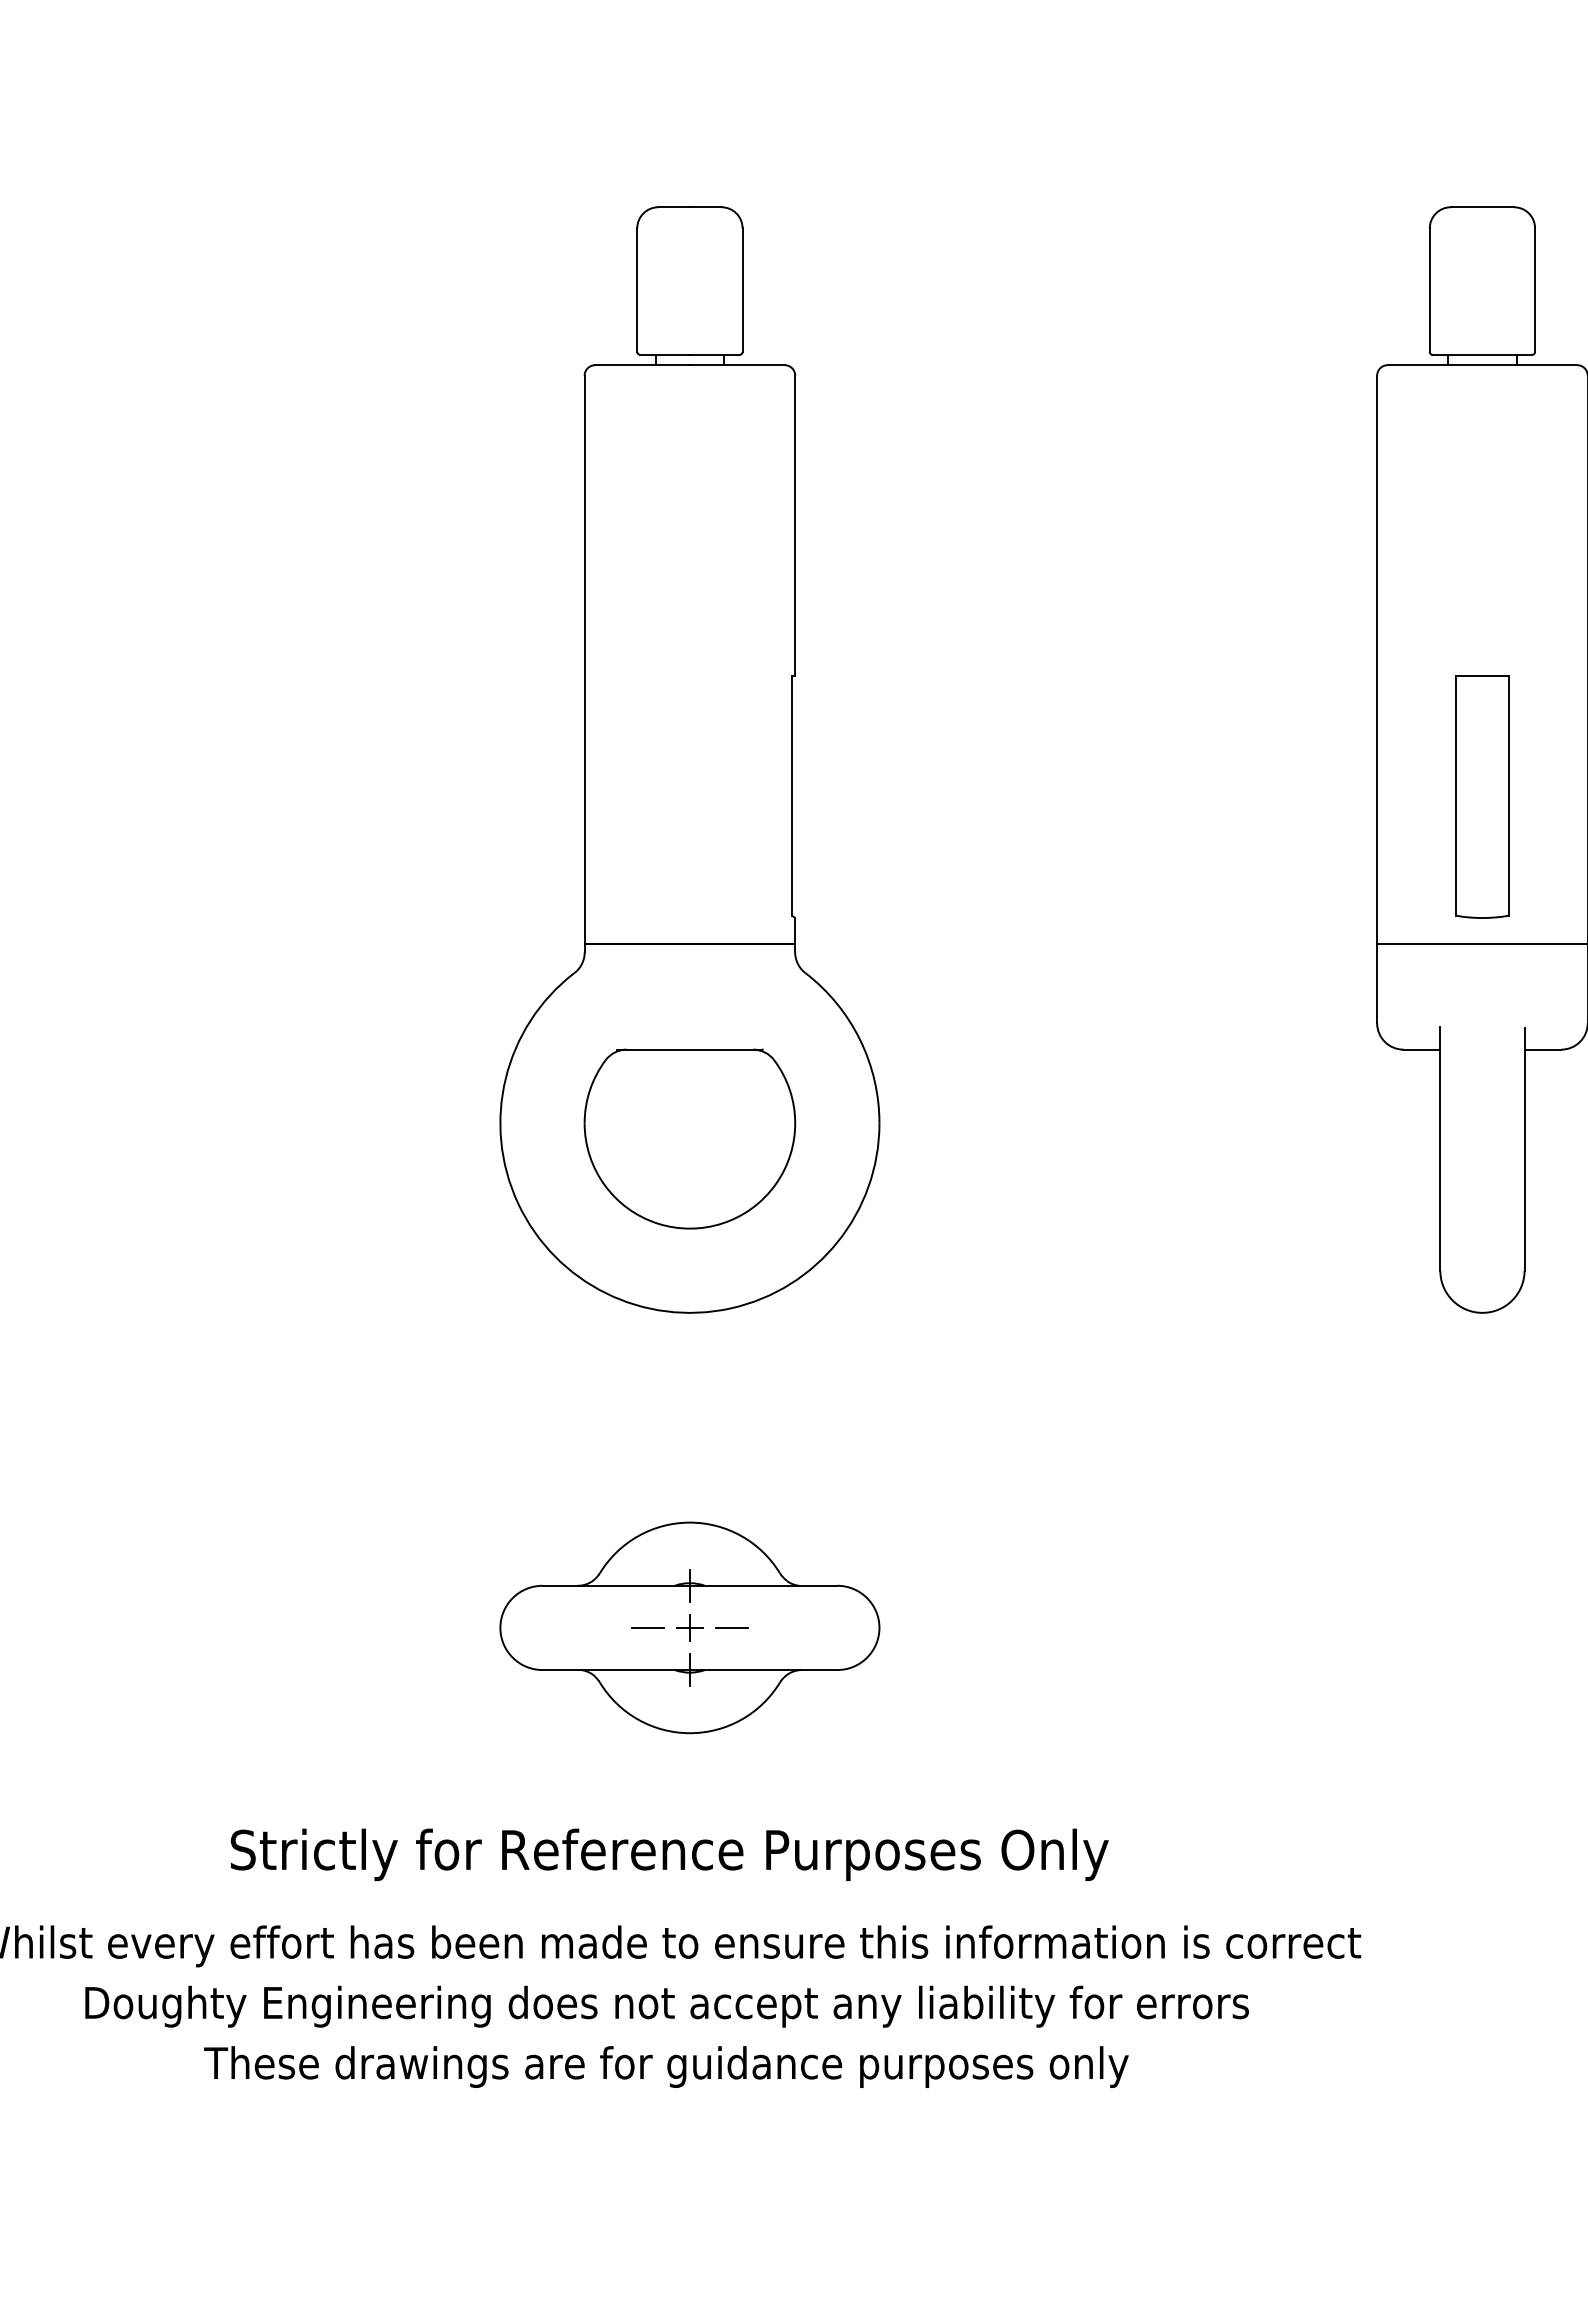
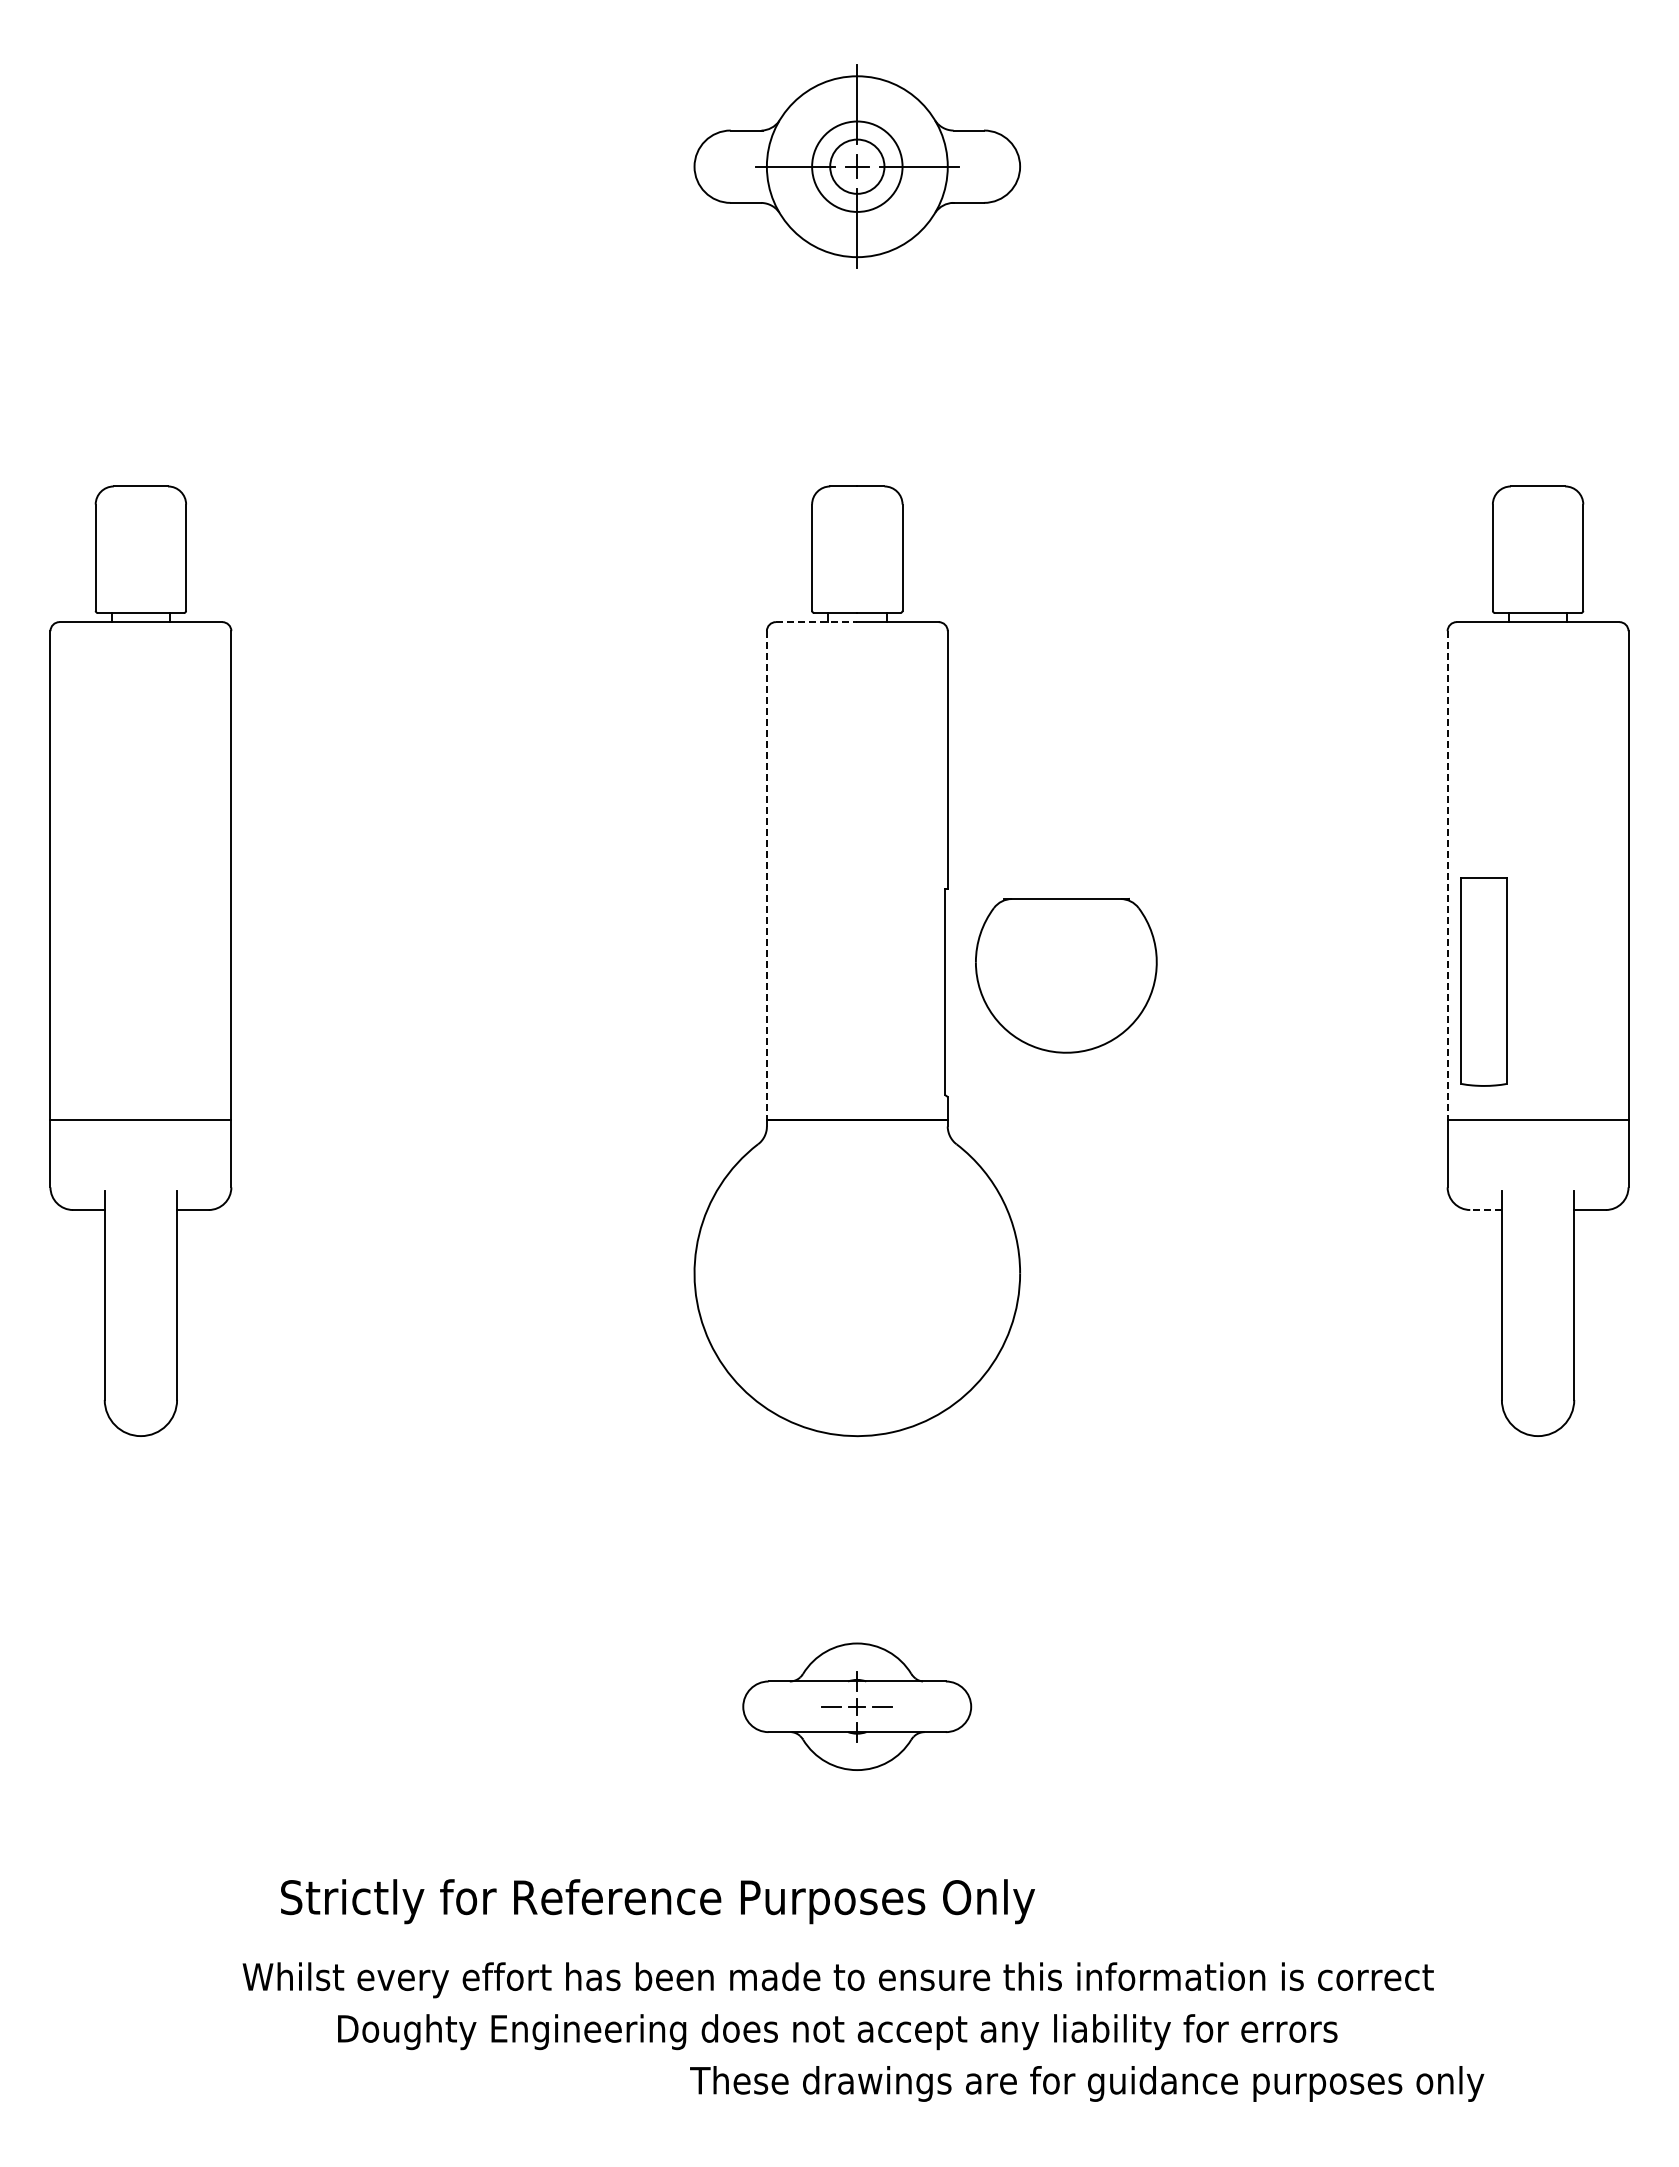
line: (642, 365) -> (816, 622), solid -> dashed
line: (584, 660) -> (766, 875), solid -> dashed
line: (1376, 660) -> (1447, 875), solid -> dashed
part: (1481, 796) -> (1483, 981), moved
line: (1422, 1050) -> (1486, 1210), solid -> dashed
part: (690, 1138) -> (1066, 975), moved
part: (688, 1627) -> (856, 1706), size x0.7
text: (669, 1854) -> (657, 1901), moved
text: (666, 2066) -> (1087, 2083), moved

